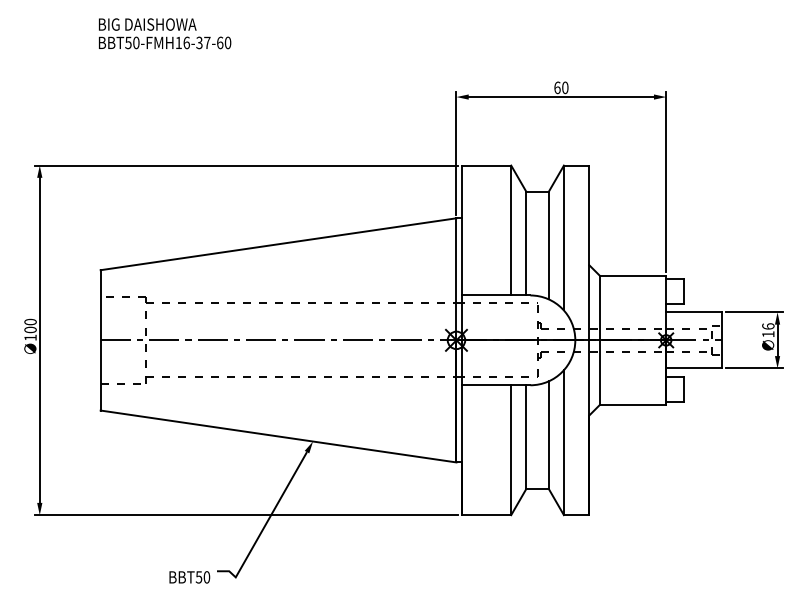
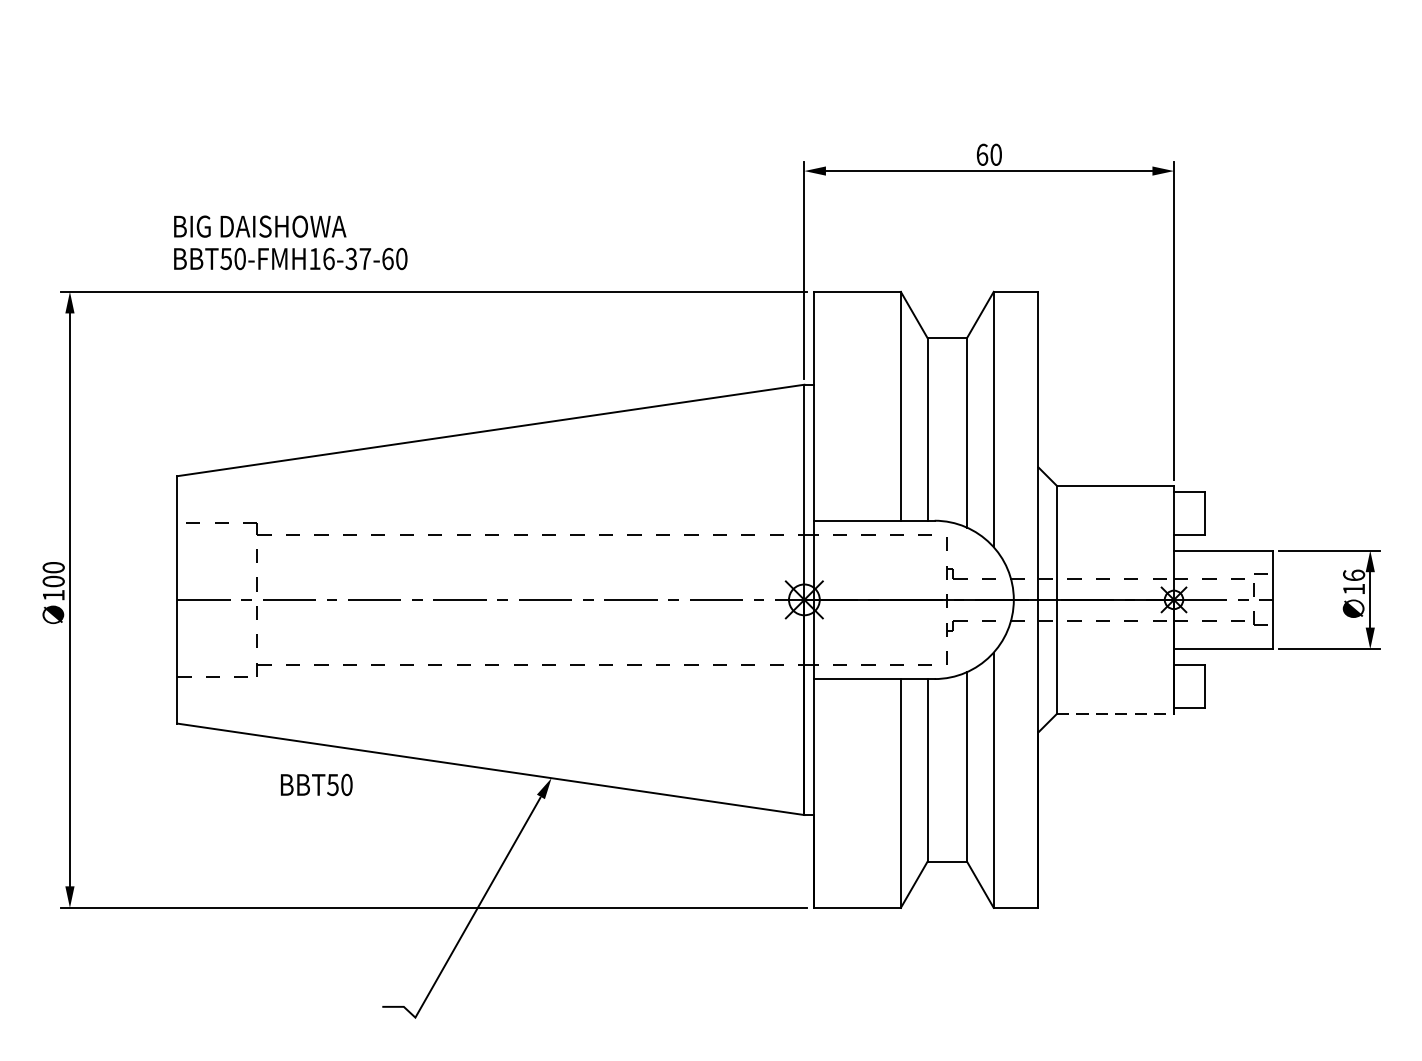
text: (165, 33) -> (291, 242), moved
line: (633, 405) -> (1116, 714), solid -> dashed
text: (189, 577) -> (316, 785), moved

